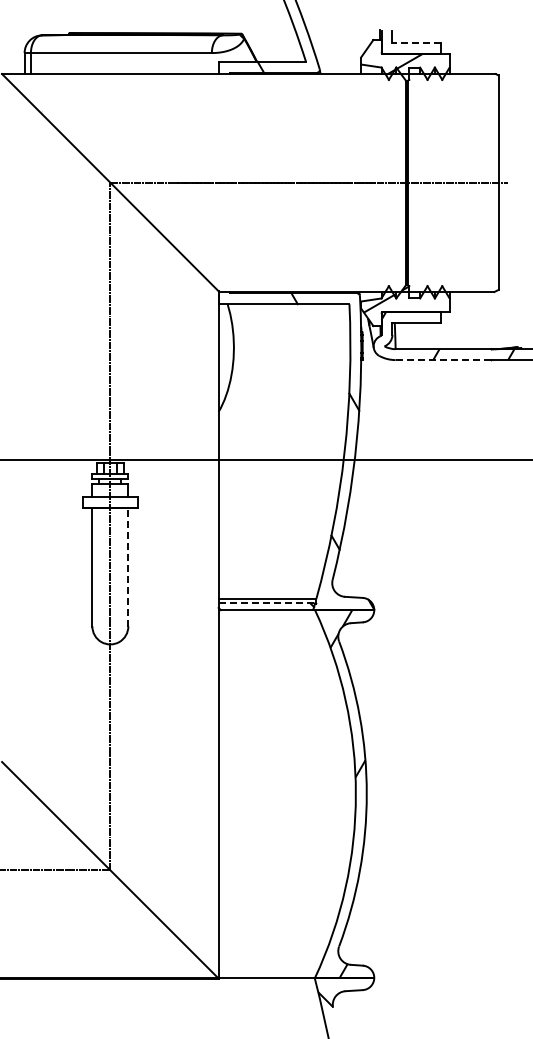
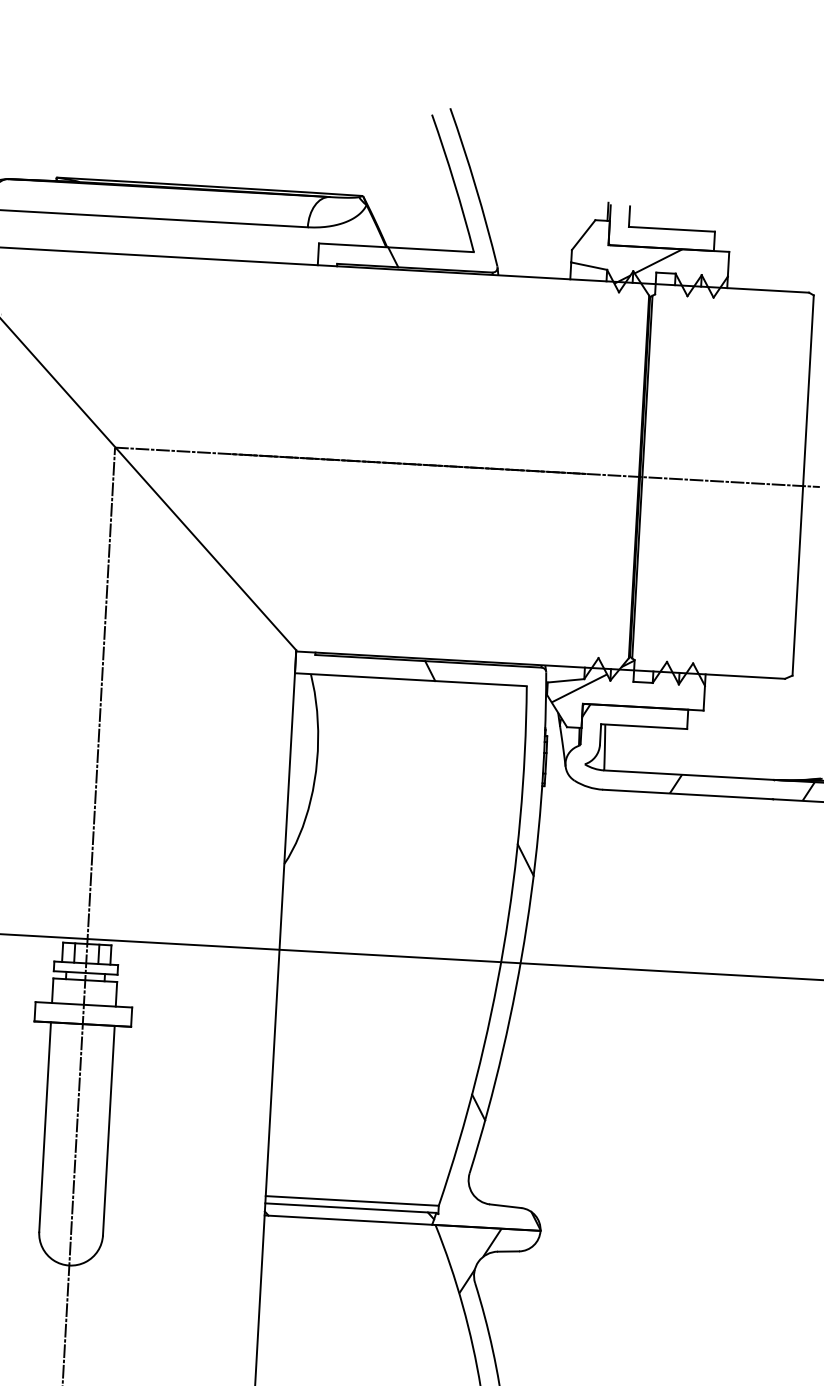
line: (416, 42) -> (671, 228), dashed -> solid
line: (443, 360) -> (687, 795), dashed -> solid
line: (128, 566) -> (109, 1129), dashed -> solid
line: (267, 603) -> (351, 1208), dashed -> solid

